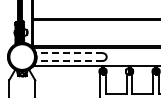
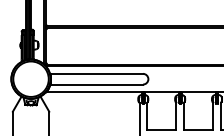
line: (69, 53) -> (96, 74), dashed -> solid
line: (69, 60) -> (96, 83), dashed -> solid

